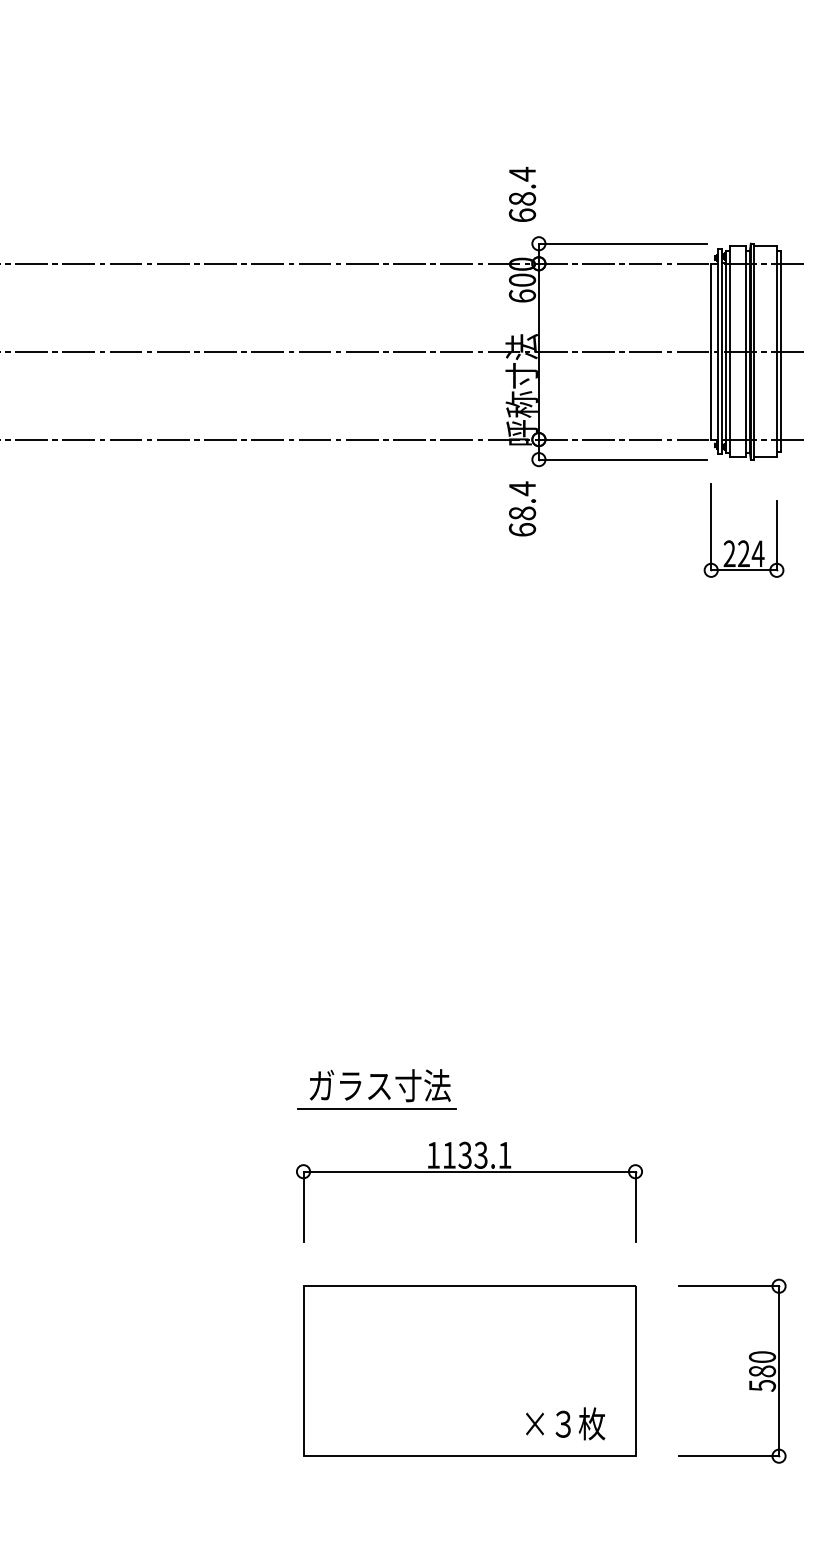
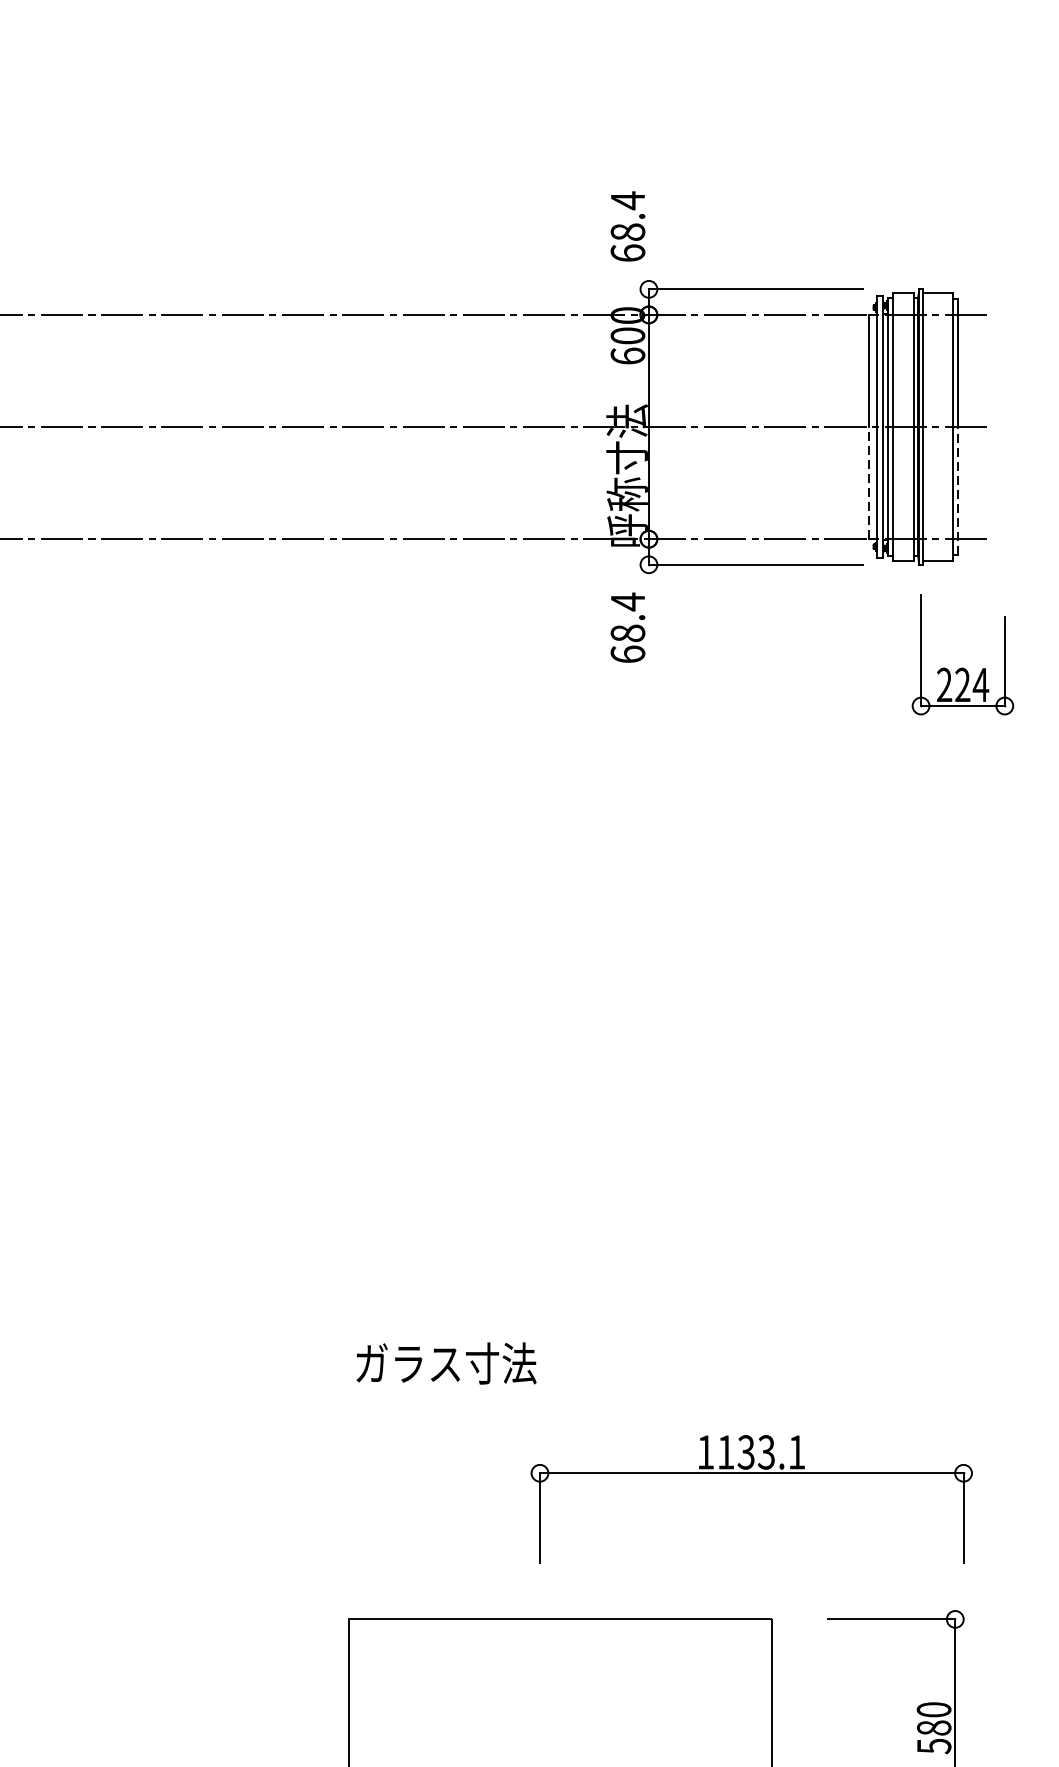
line: (711, 395) -> (869, 482), solid -> dashed
line: (781, 401) -> (958, 490), solid -> dashed
part: (743, 540) -> (962, 667), moved
line: (376, 1108) -> (441, 1392), removed
part: (469, 1172) -> (751, 1474), moved

